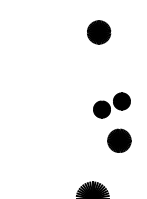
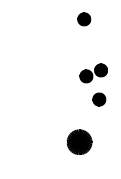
part: (99, 32) -> (84, 19), size x0.71
part: (119, 140) -> (99, 99), size x0.71

